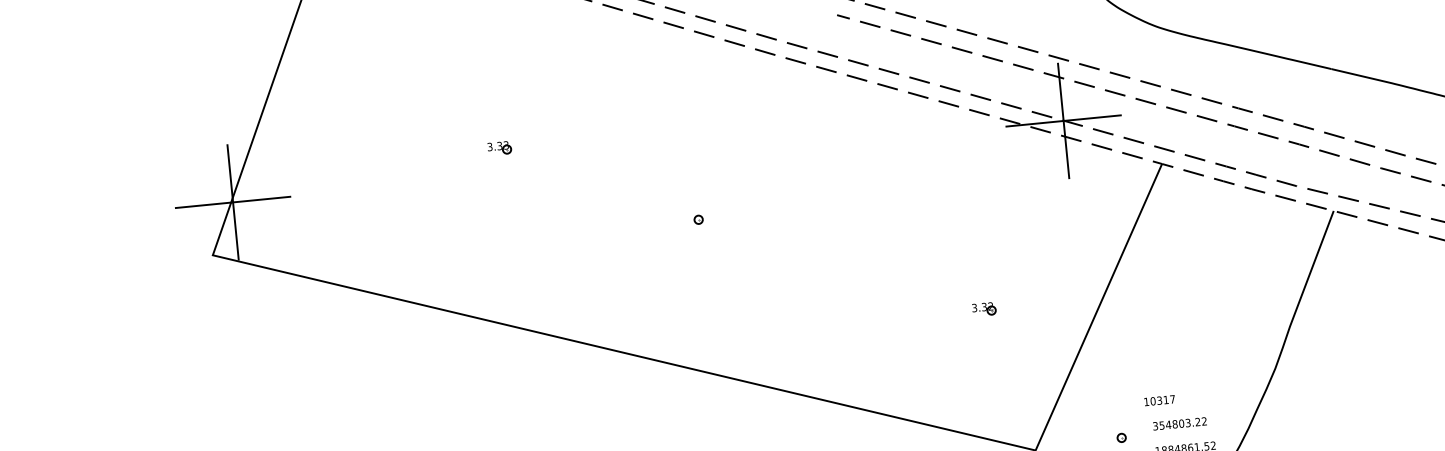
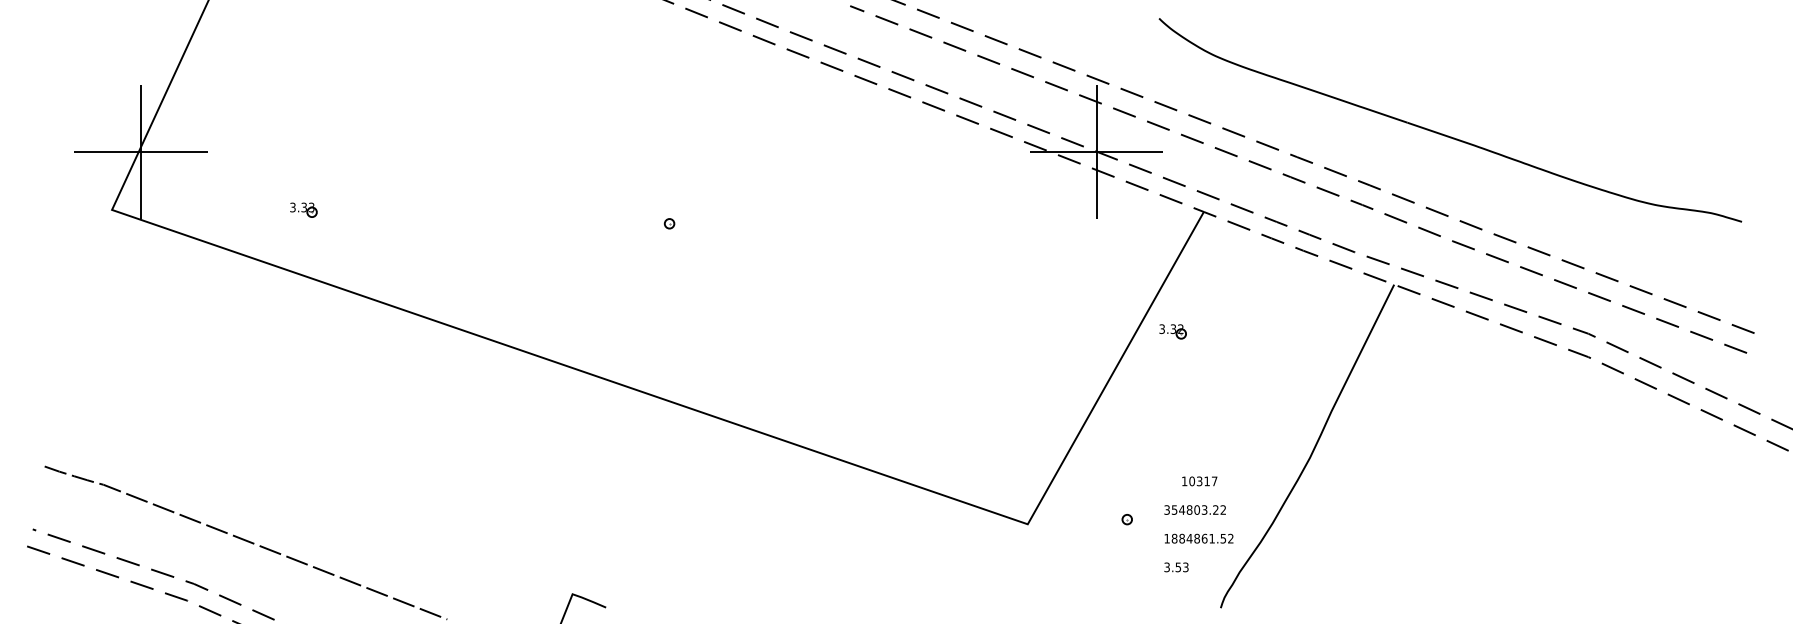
part: (499, 147) -> (303, 209), moved
part: (983, 309) -> (1172, 331), moved
text: (1159, 400) -> (1199, 481), moved

